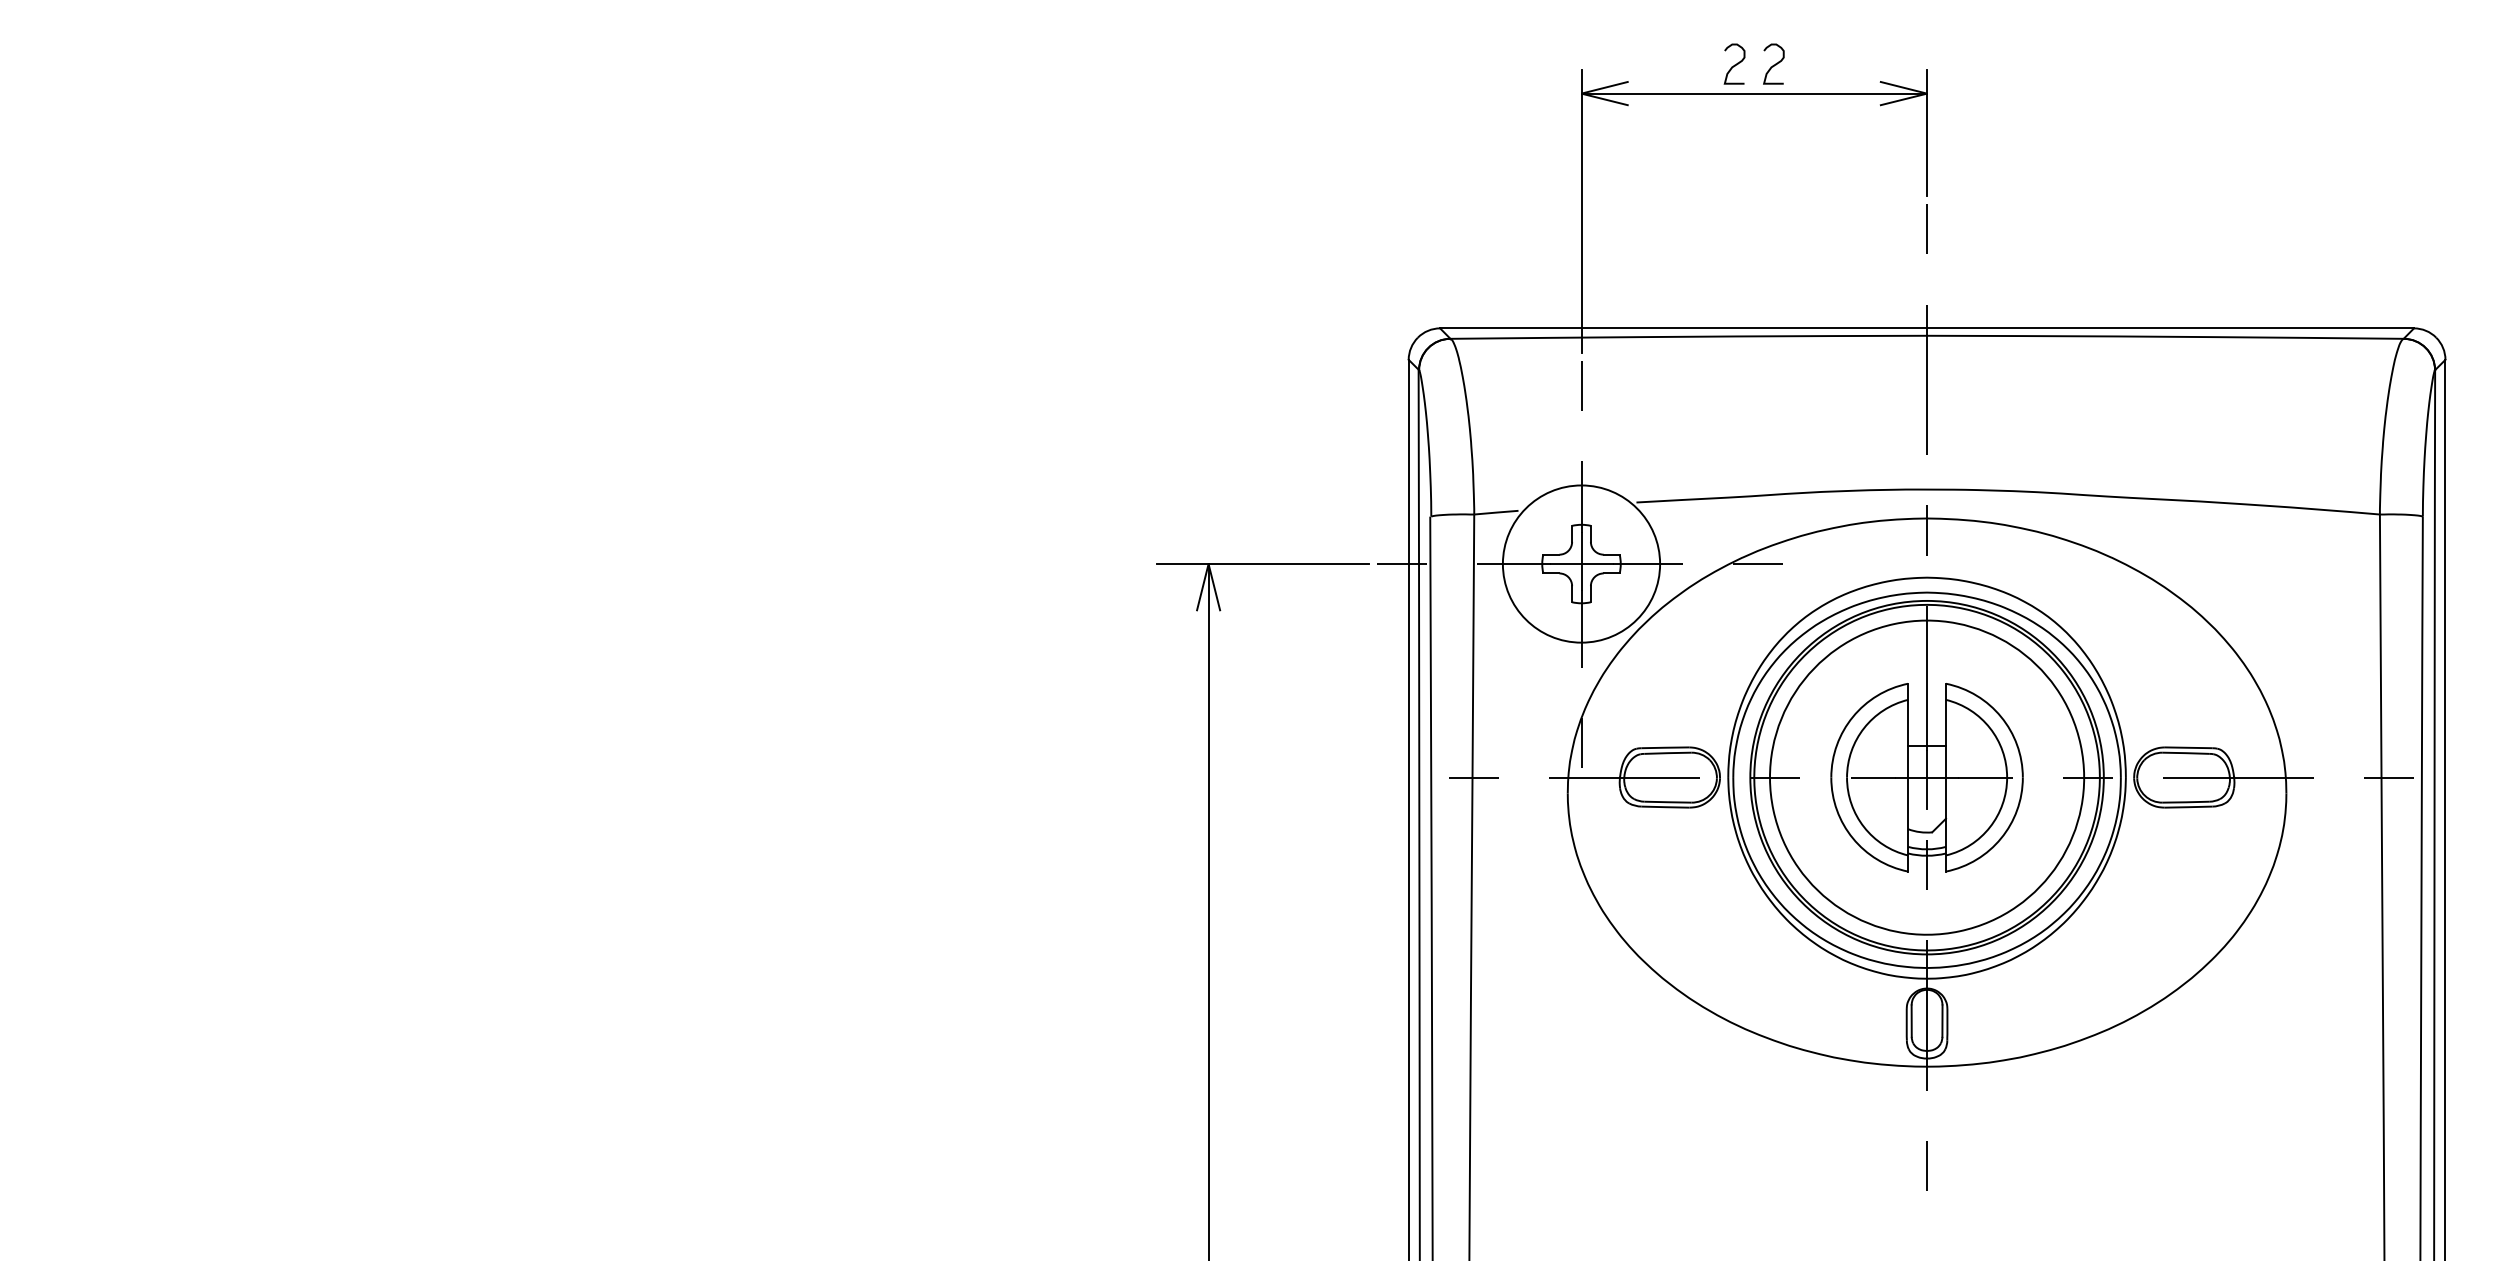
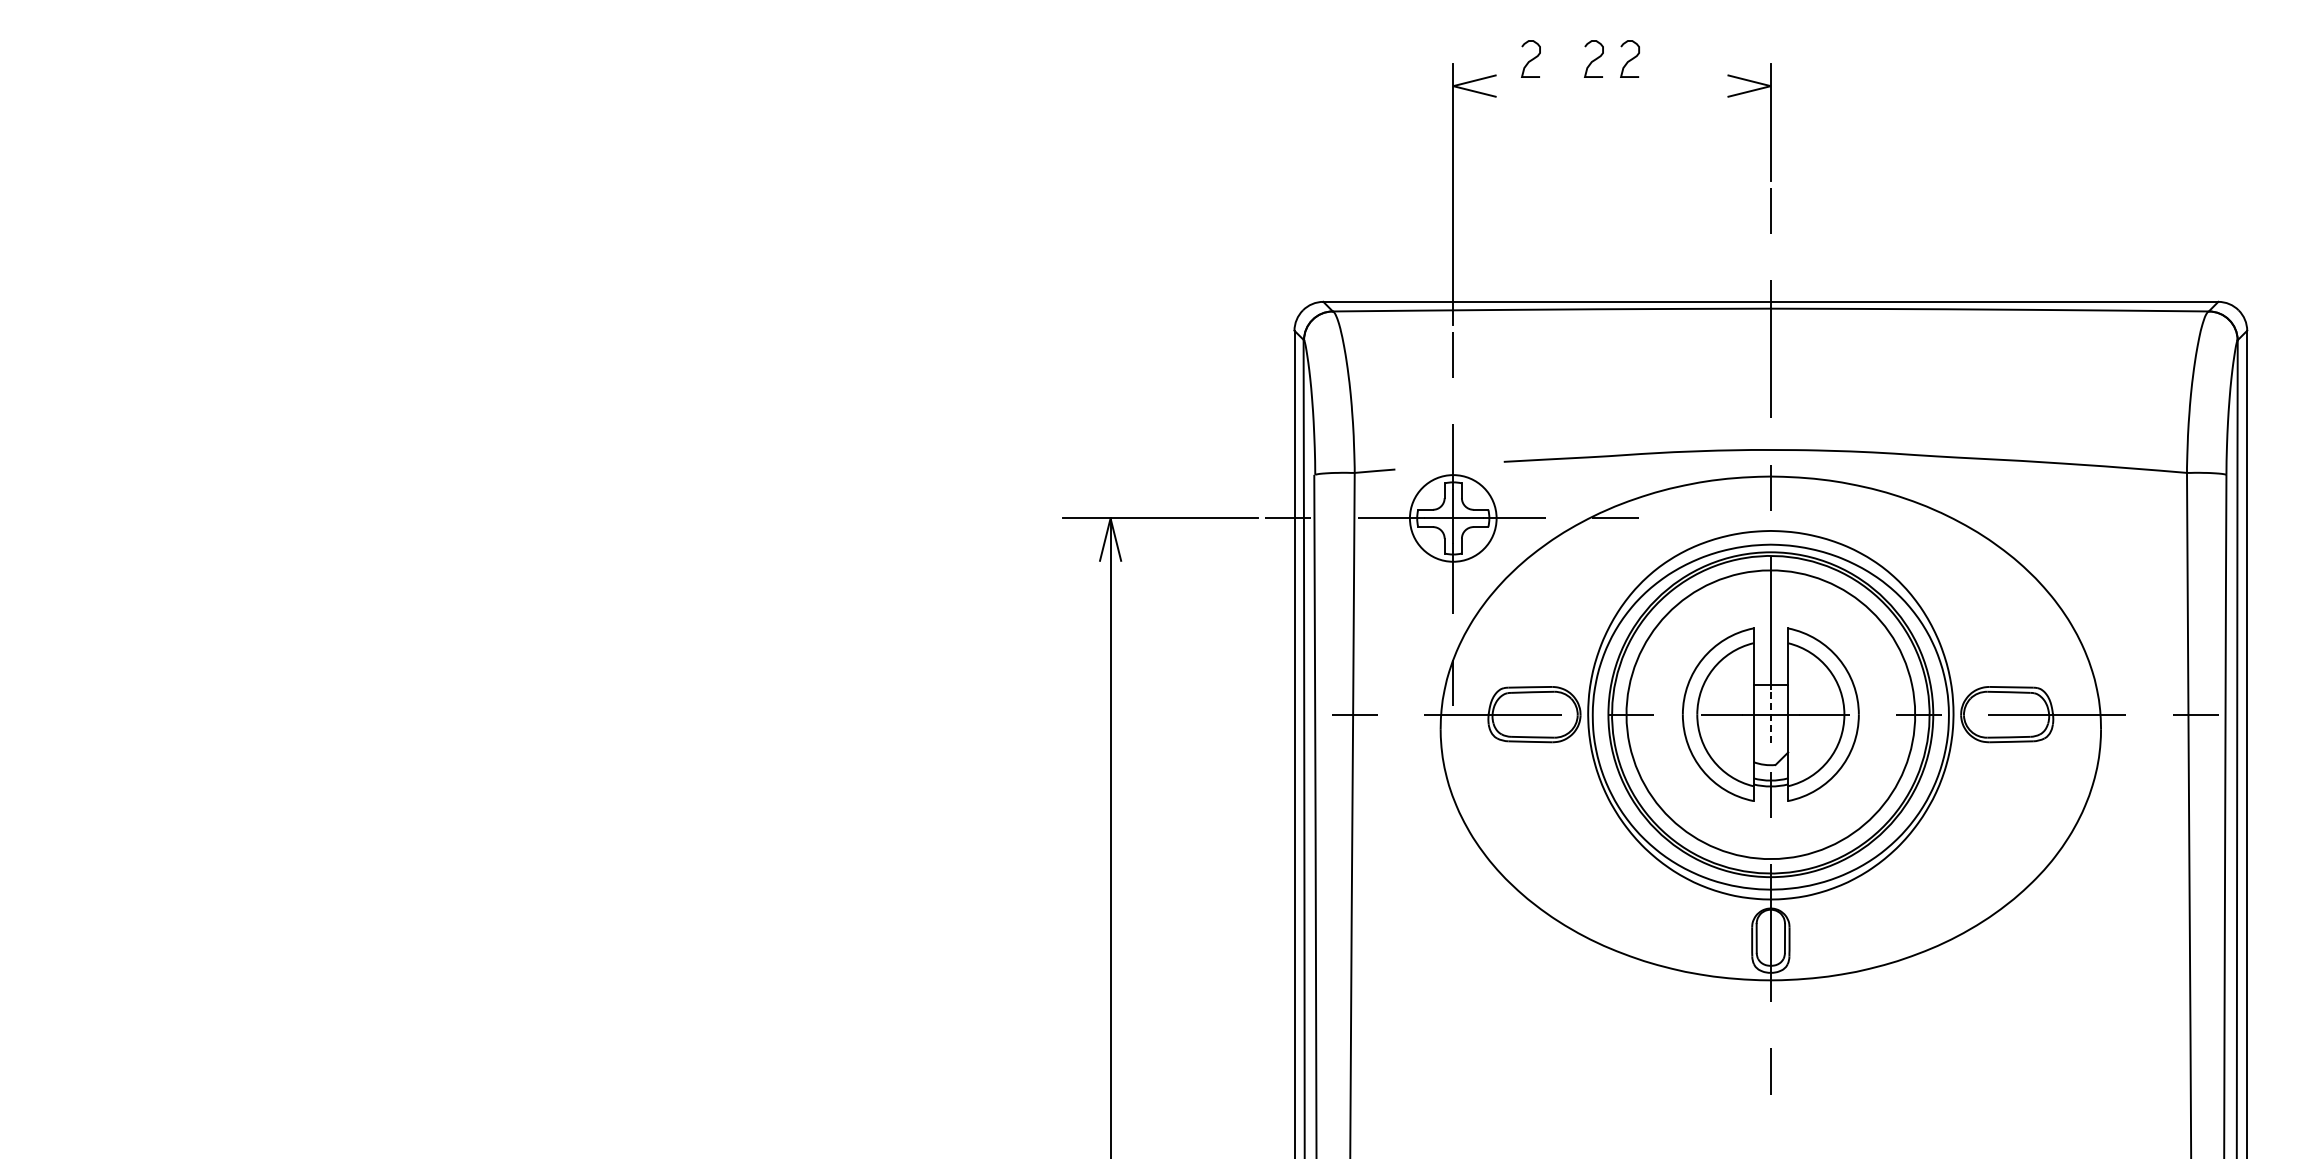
curve: (1665, 64) -> (1530, 59), added
line: (1753, 94) -> (1611, 86), removed
circle: (1581, 564) -> (1453, 518), size x0.6
line: (1926, 779) -> (1770, 716), solid -> dashed

